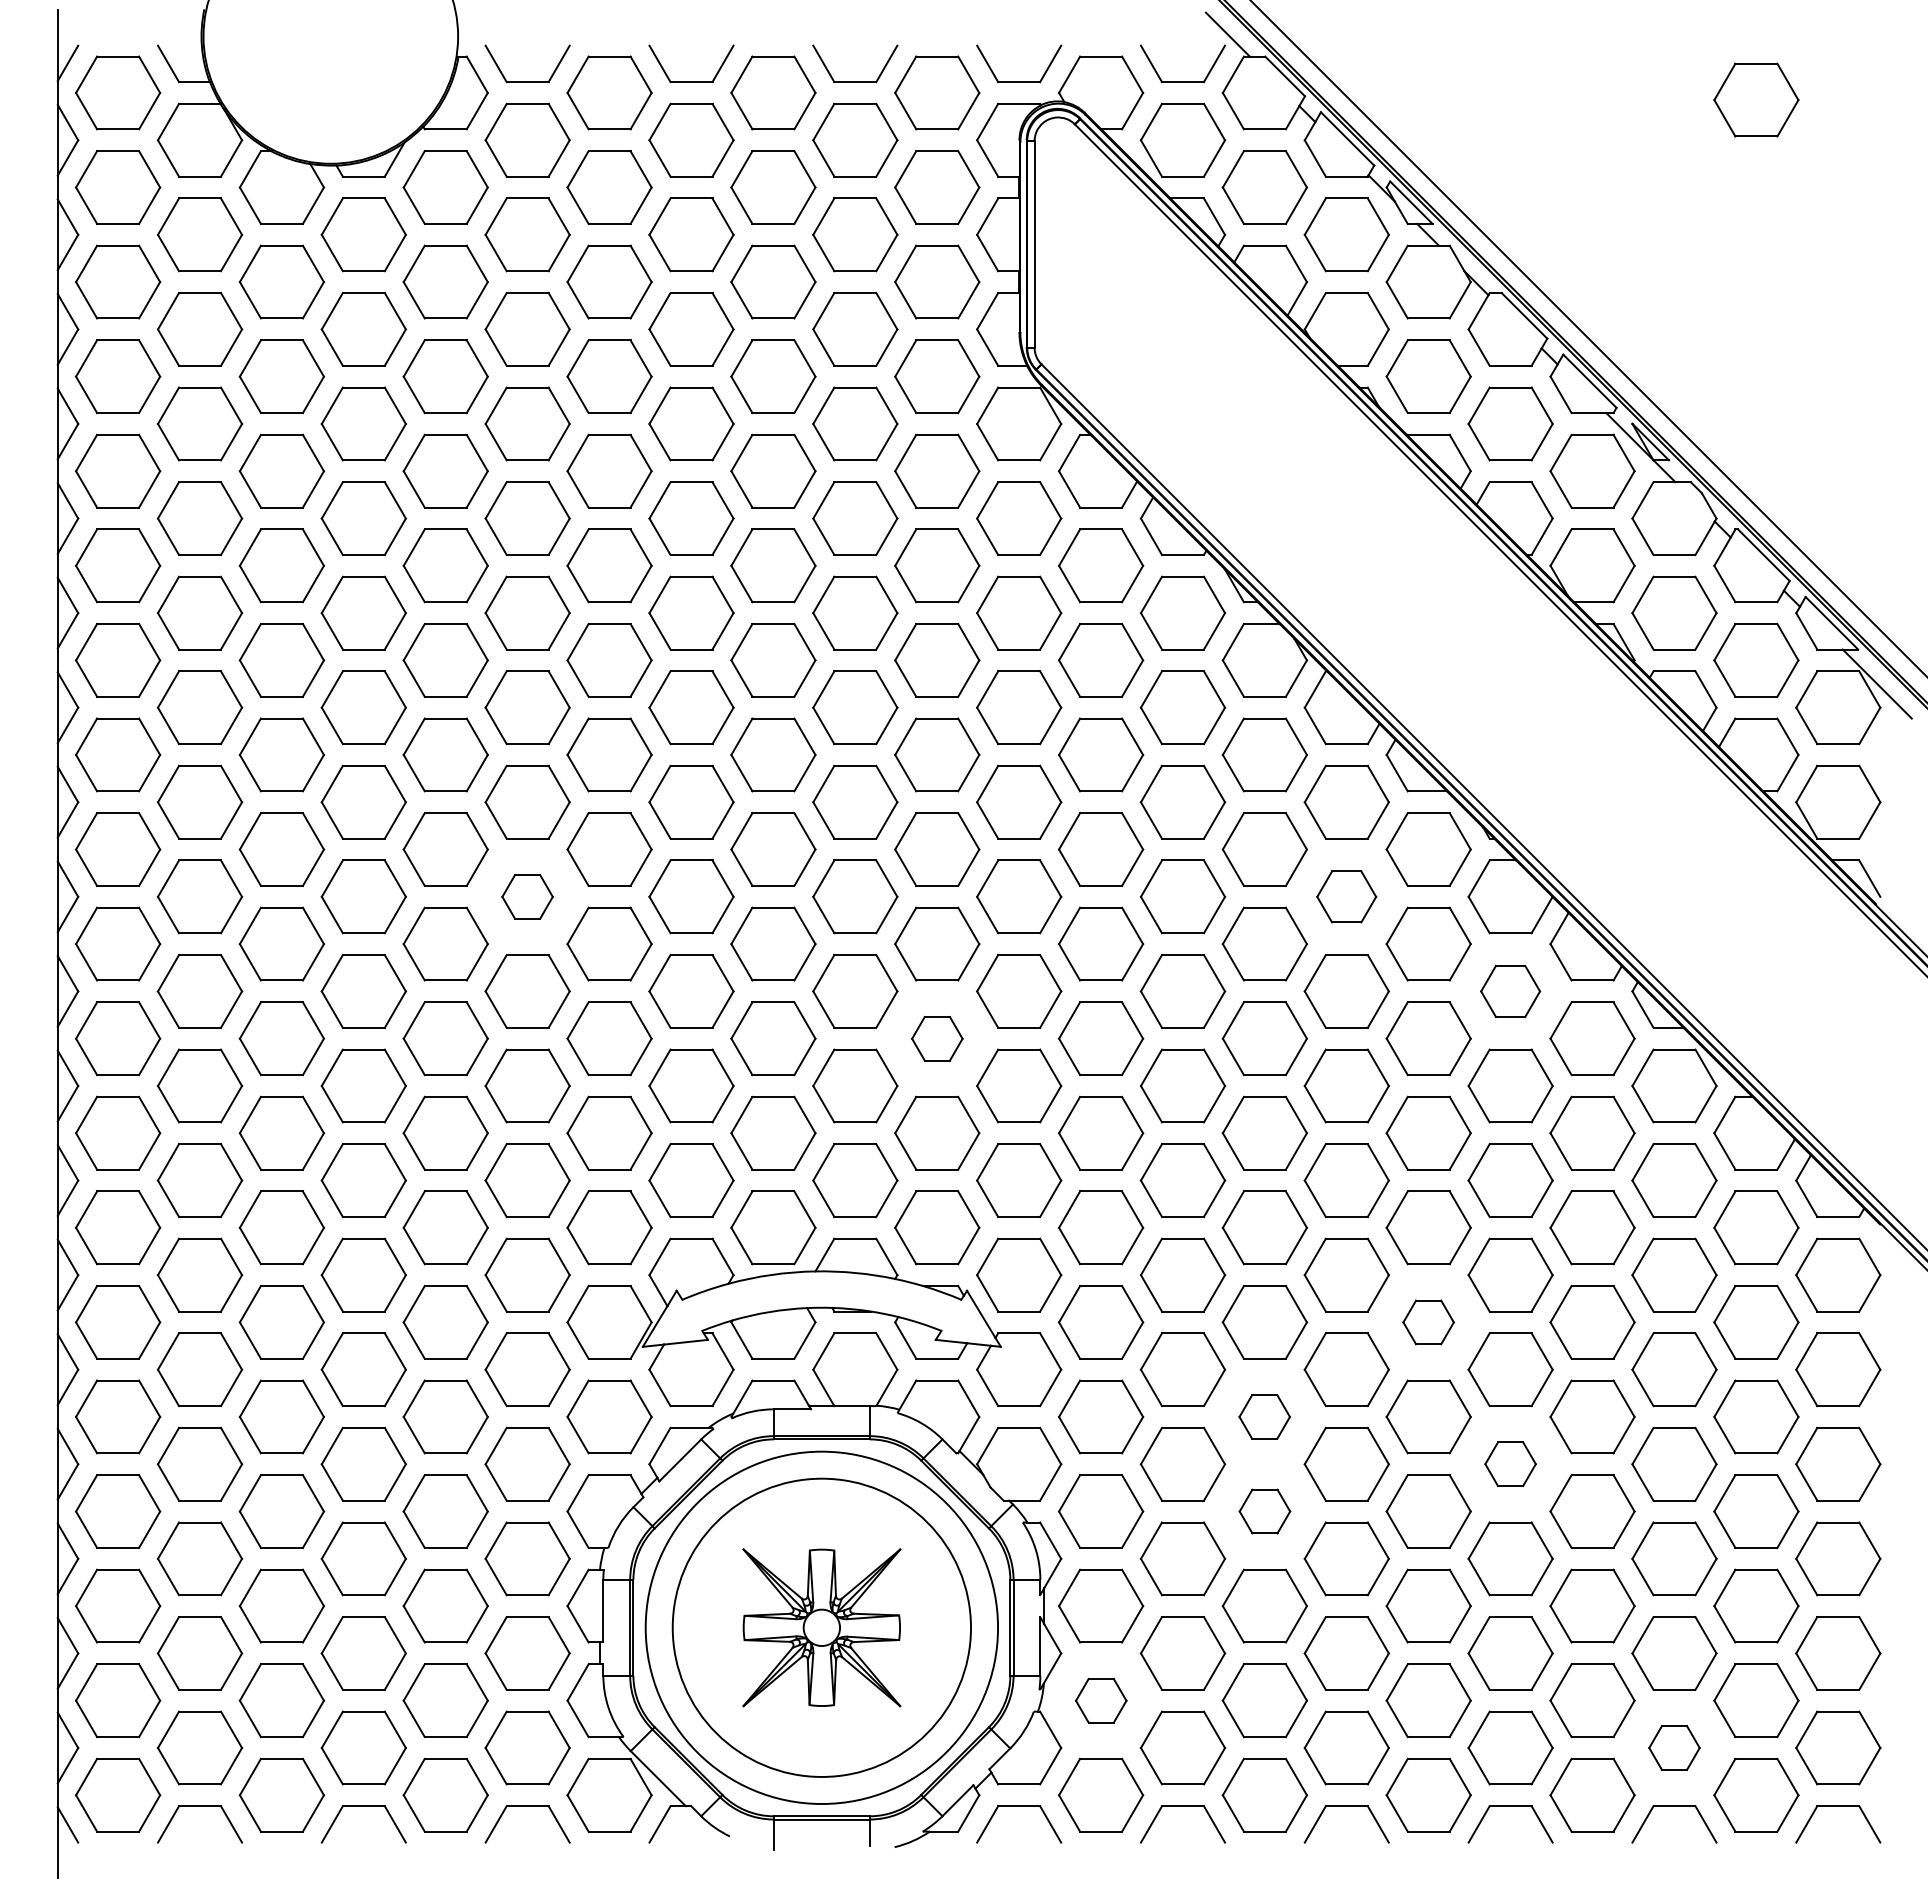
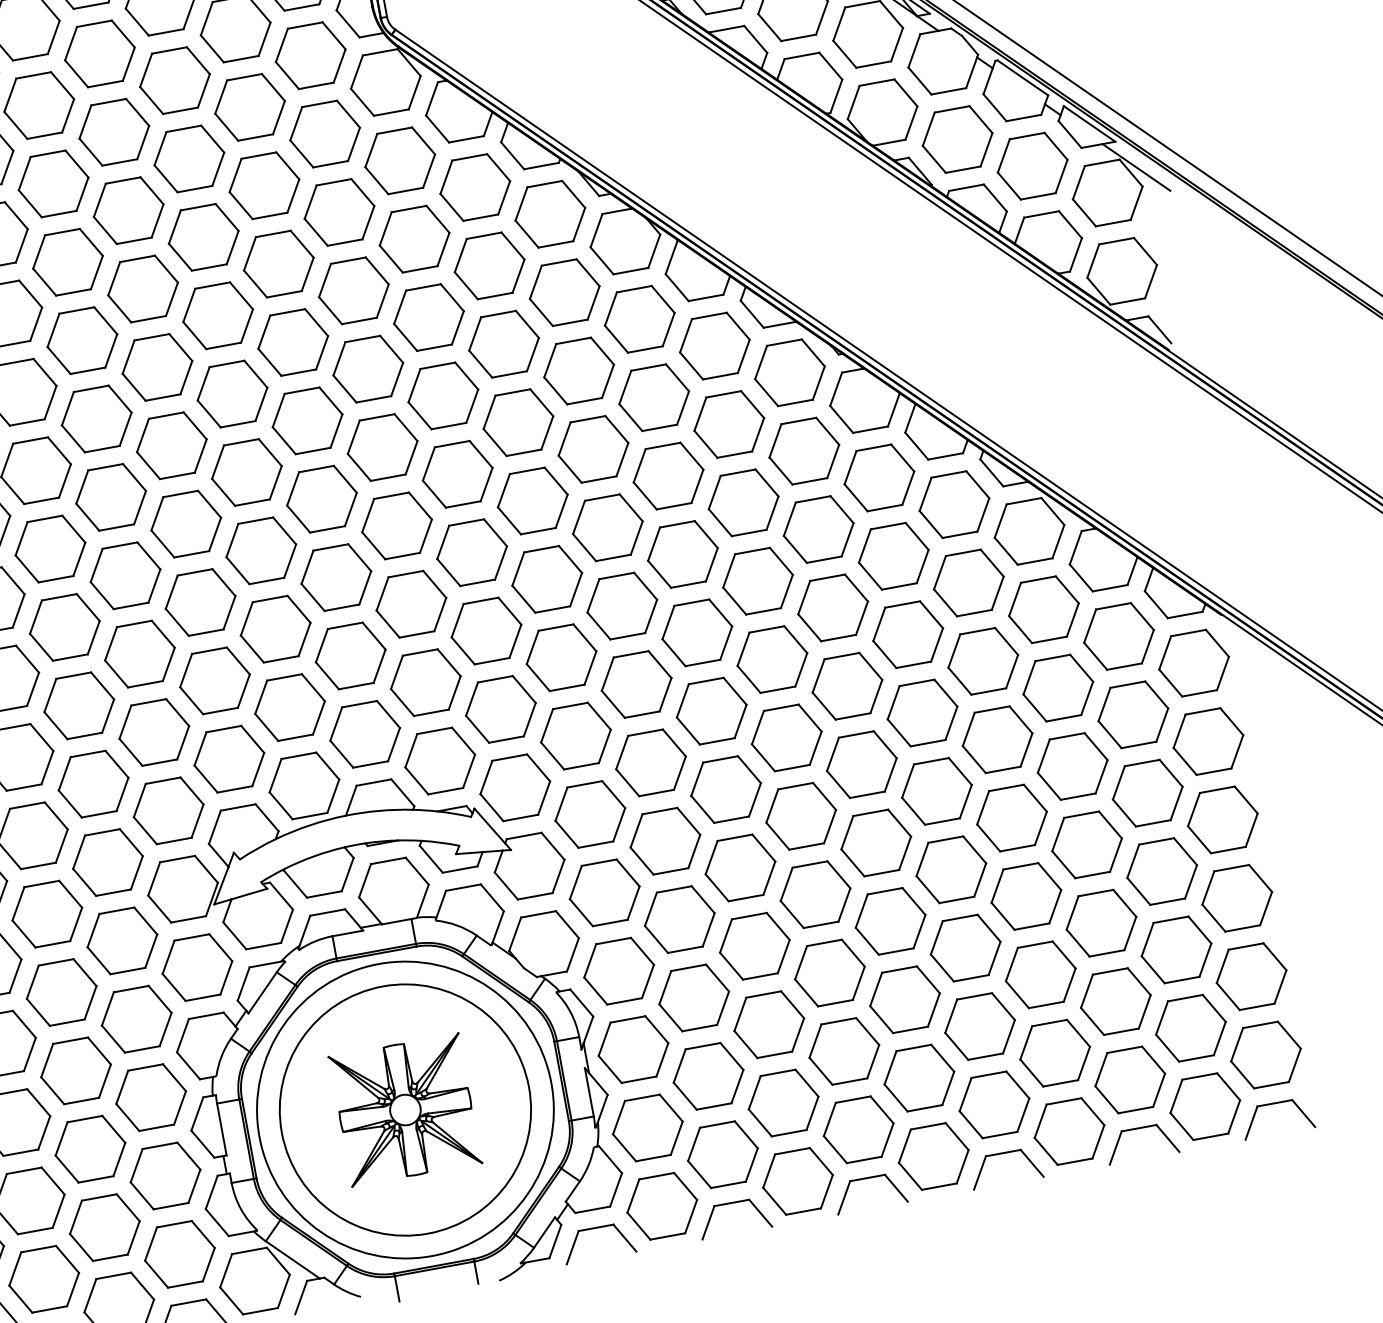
part: (527, 896) -> (50, 548), size x1.67
part: (1346, 896) -> (728, 424), size x1.43
part: (1510, 991) -> (879, 478), size x1.43
part: (937, 1038) -> (411, 604), size x1.67
part: (1428, 1322) -> (861, 764), size x1.67
part: (1264, 1416) -> (740, 867), size x1.67
part: (1510, 1463) -> (951, 869), size x1.67
part: (1264, 1511) -> (754, 946), size x1.67
part: (1101, 1700) -> (648, 1127), size x1.67
part: (1674, 1747) -> (1130, 1079), size x1.67

